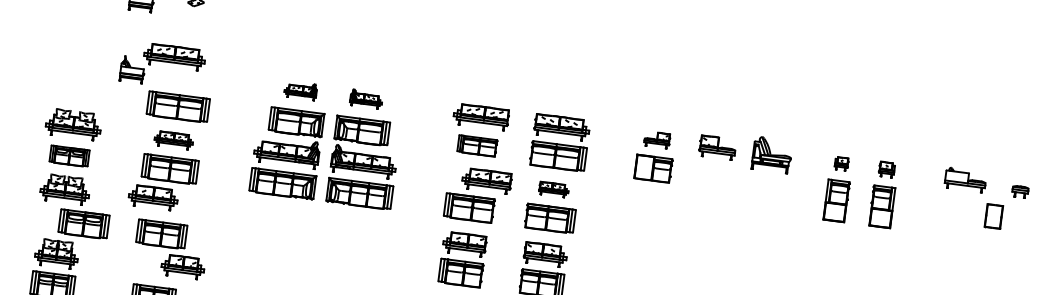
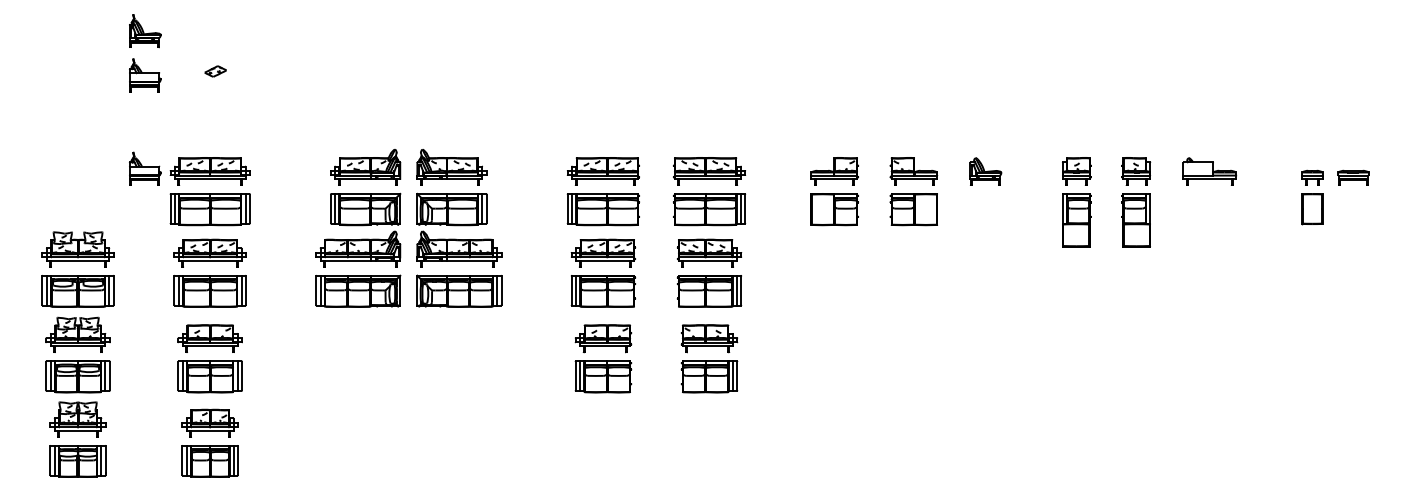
part: (174, 56) -> (209, 171), moved
part: (300, 90) -> (365, 167), size x1.67
part: (366, 98) -> (451, 167), size x1.67
part: (173, 139) -> (209, 252), size x1.43
part: (657, 139) -> (834, 171), size x1.43
part: (476, 145) -> (602, 209), size x1.43
part: (772, 154) -> (985, 171), size x0.62
part: (69, 156) -> (77, 291), size x1.43
part: (841, 163) -> (1076, 171), size x1.67
part: (886, 169) -> (1136, 171), size x1.43
part: (713, 176) -> (913, 209), added
part: (965, 179) -> (1209, 171), moved
part: (487, 180) -> (603, 252), moved
part: (553, 189) -> (709, 252), size x1.67
part: (152, 197) -> (209, 338), moved
part: (993, 216) -> (1312, 209), moved
part: (83, 224) -> (77, 376), moved
part: (182, 266) -> (209, 422), moved

